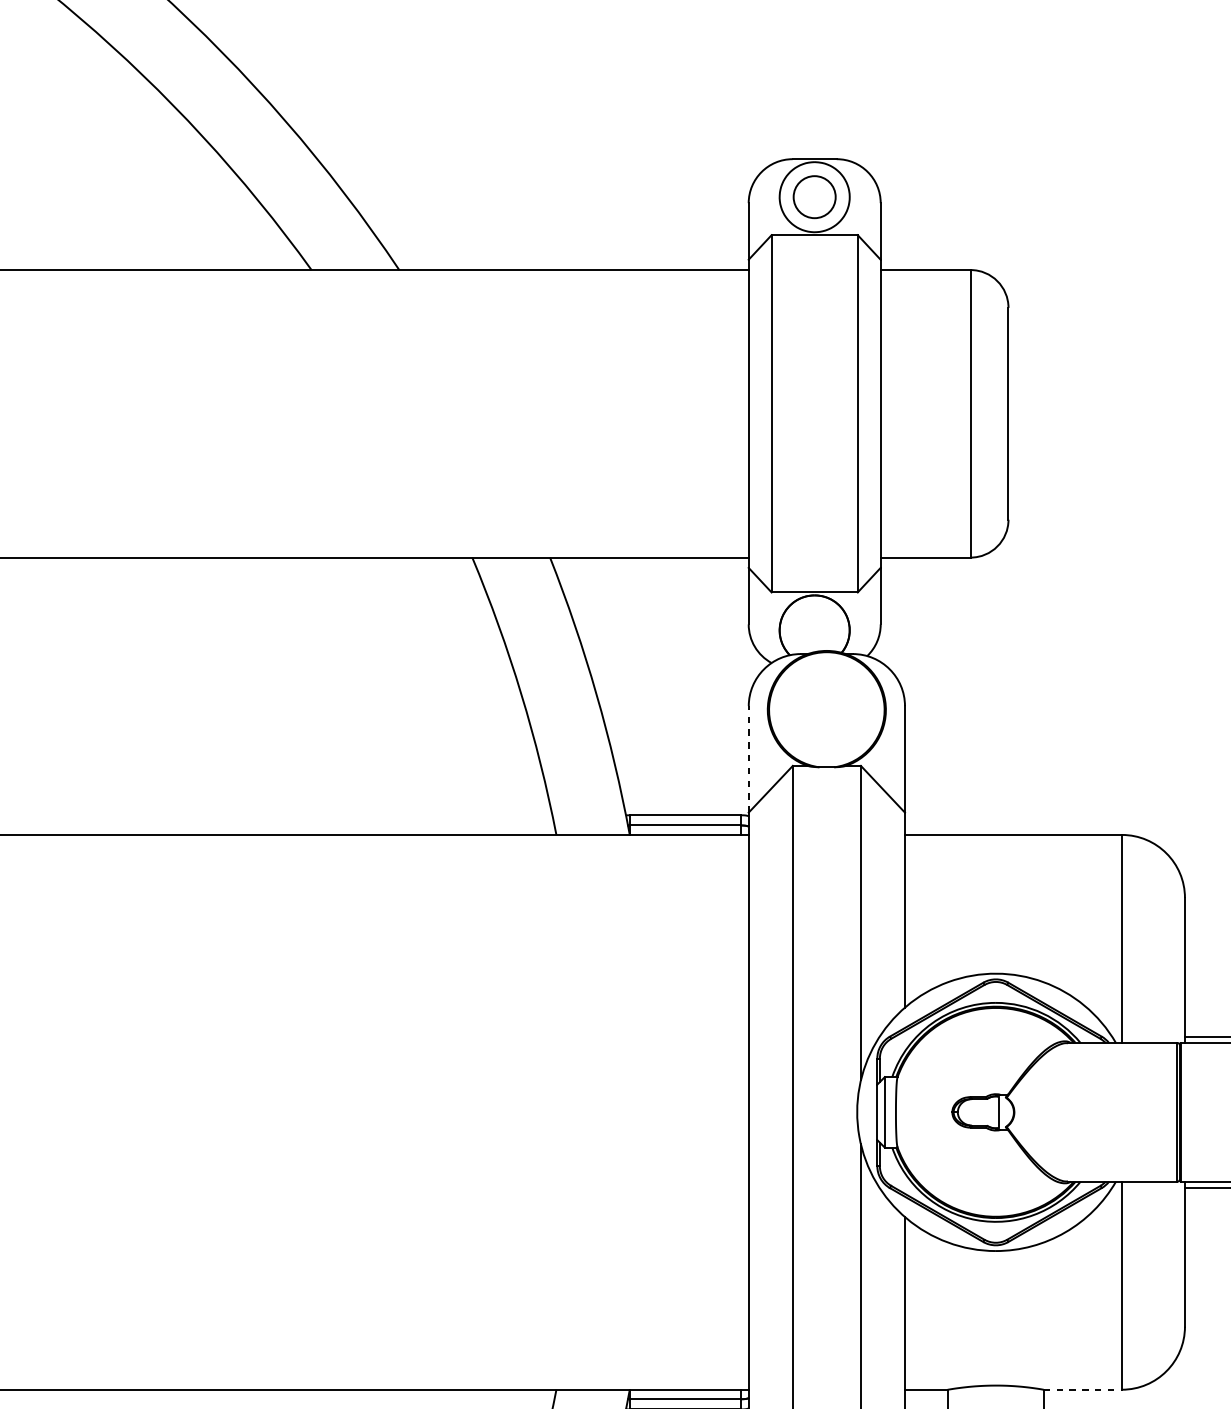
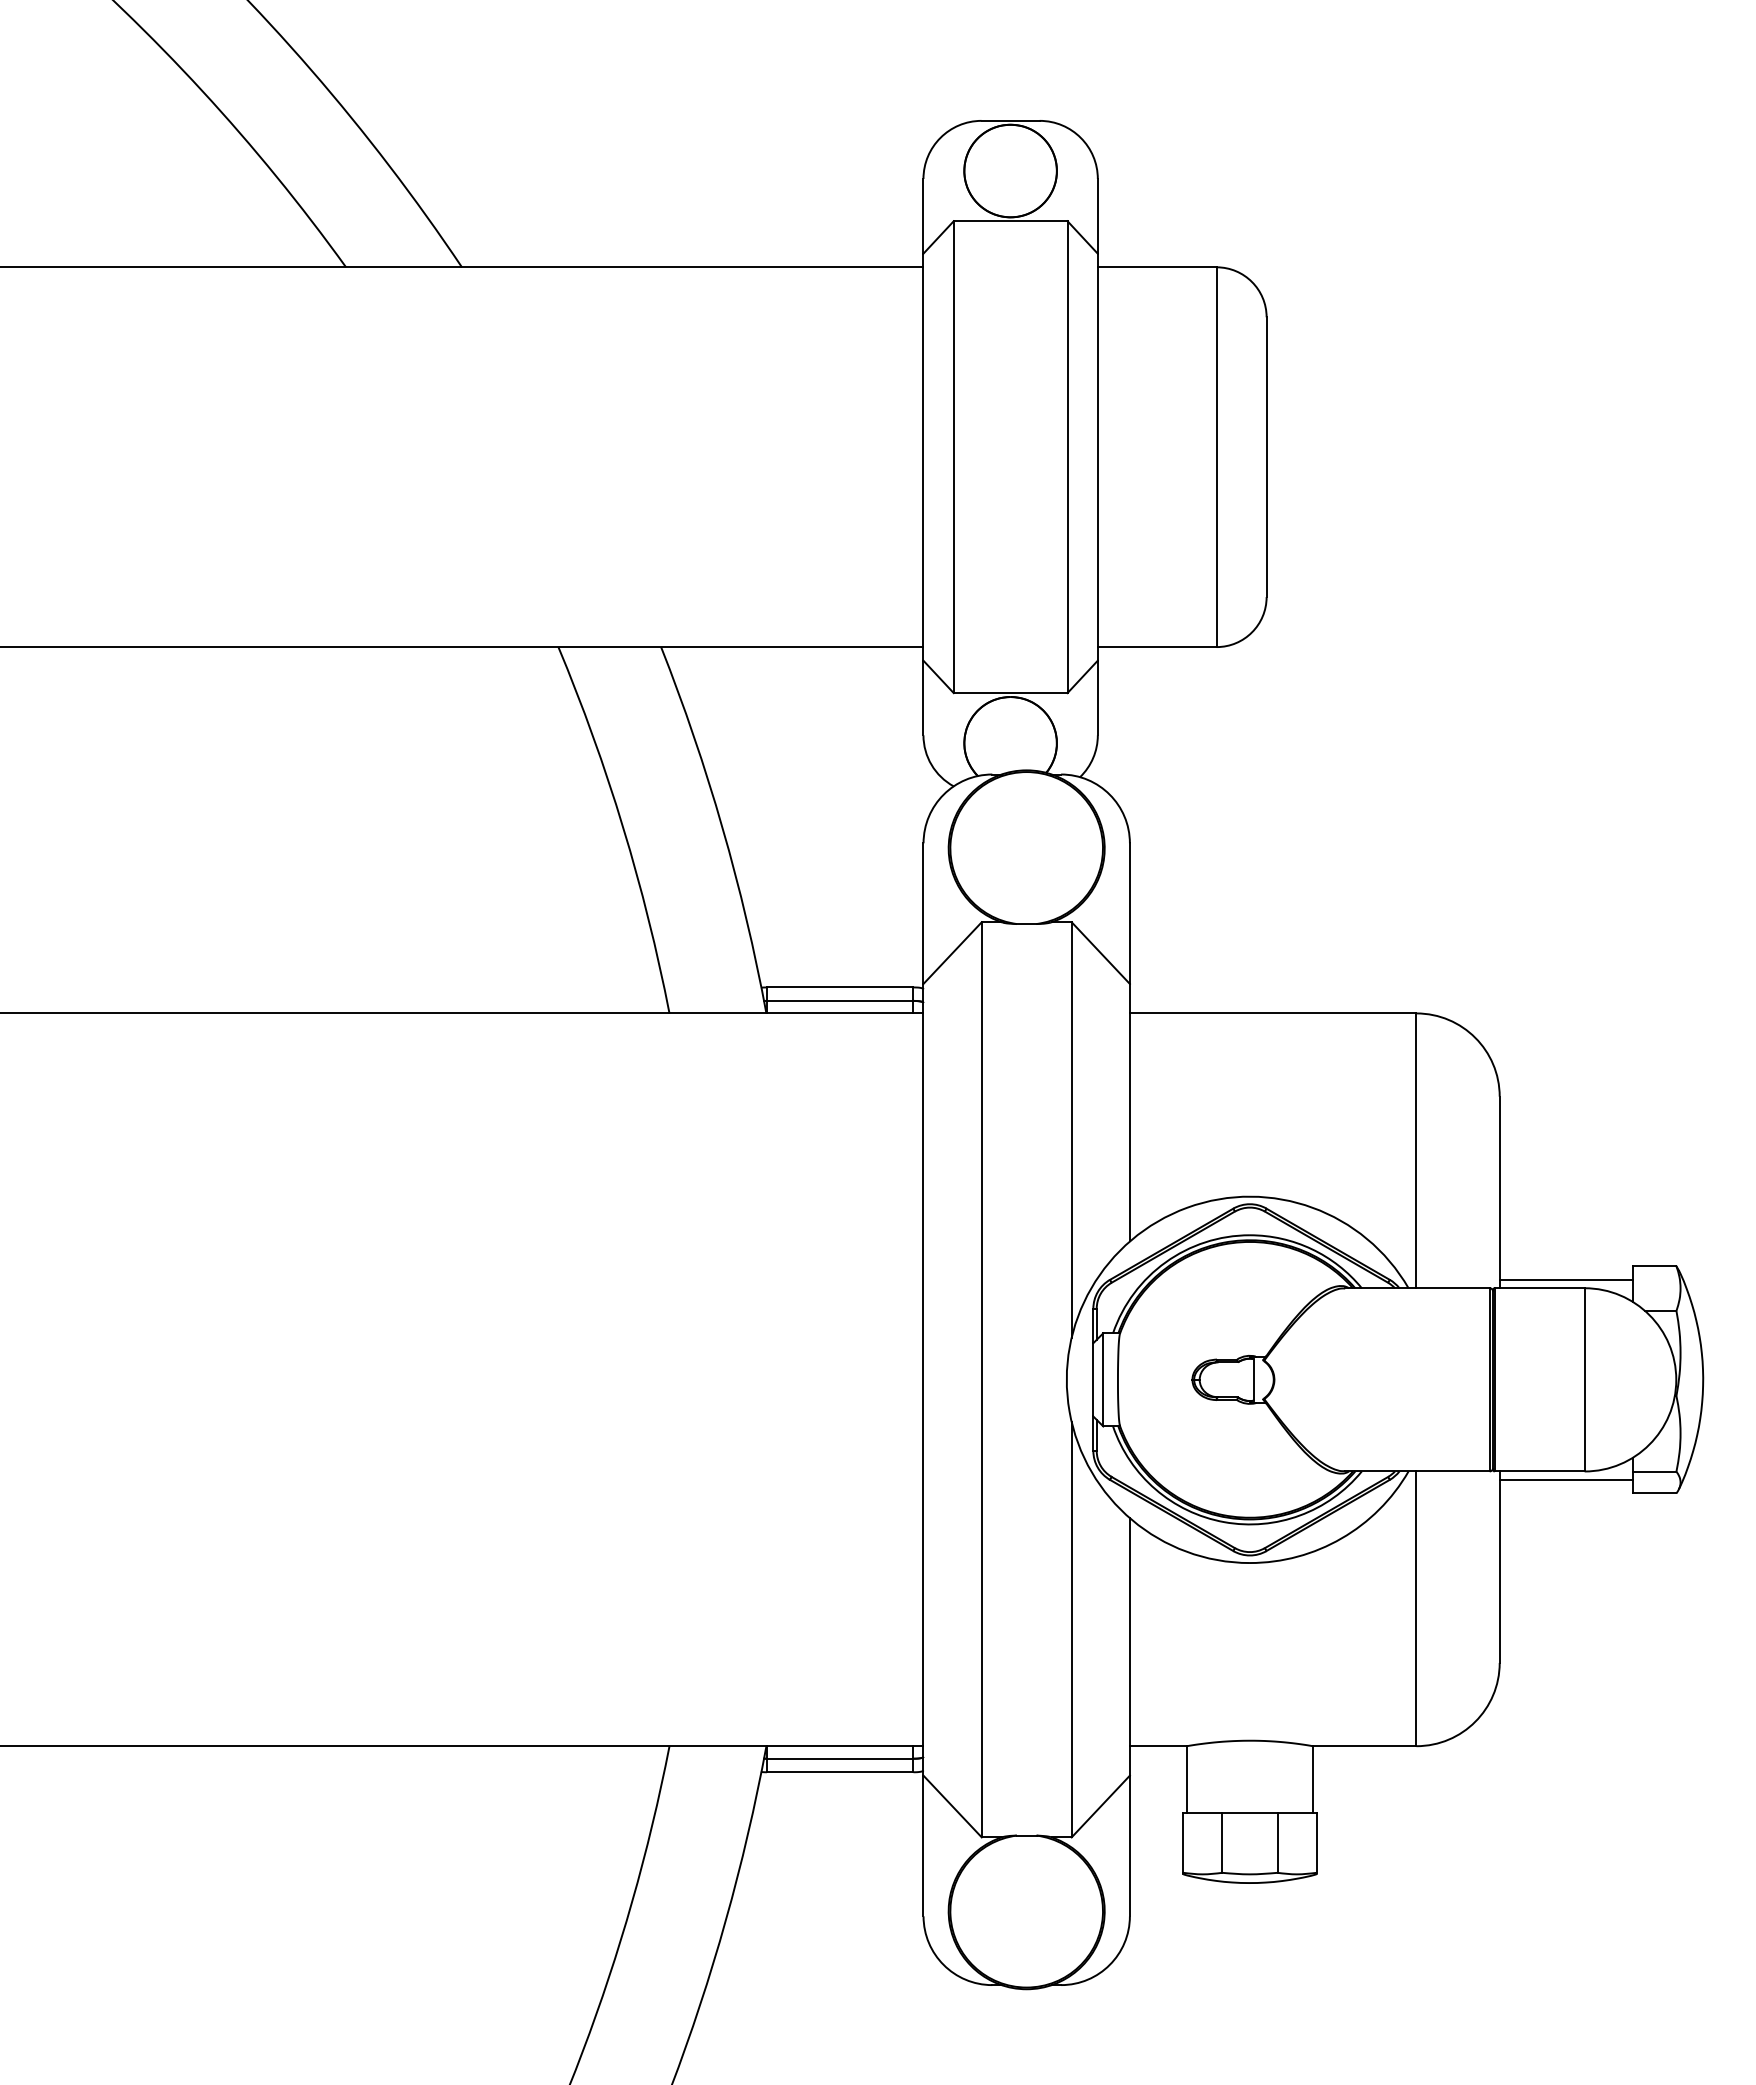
circle: (814, 196) -> (1010, 170), size x1.67
line: (748, 759) -> (923, 913), dashed -> solid
line: (1082, 1389) -> (1364, 1746), dashed -> solid

